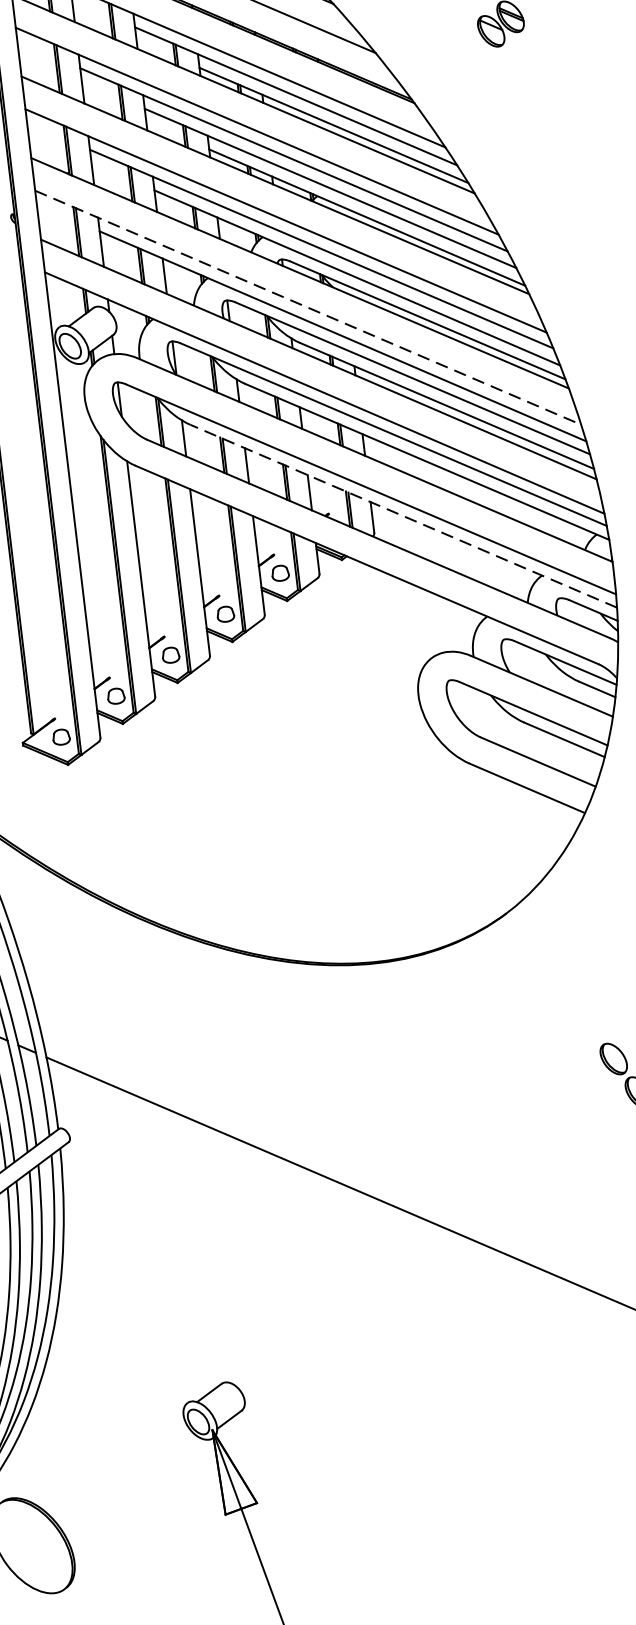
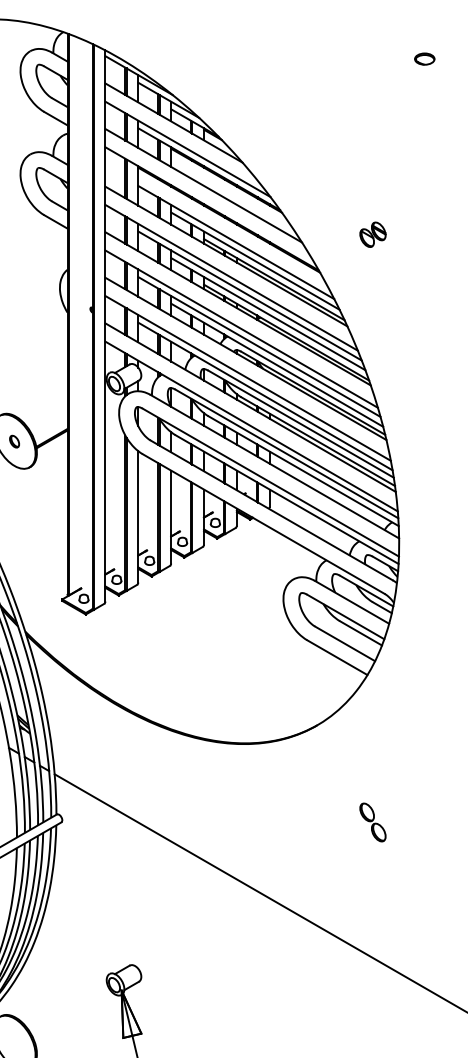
line: (308, 307) -> (248, 378), dashed -> solid
line: (404, 516) -> (287, 499), dashed -> solid

